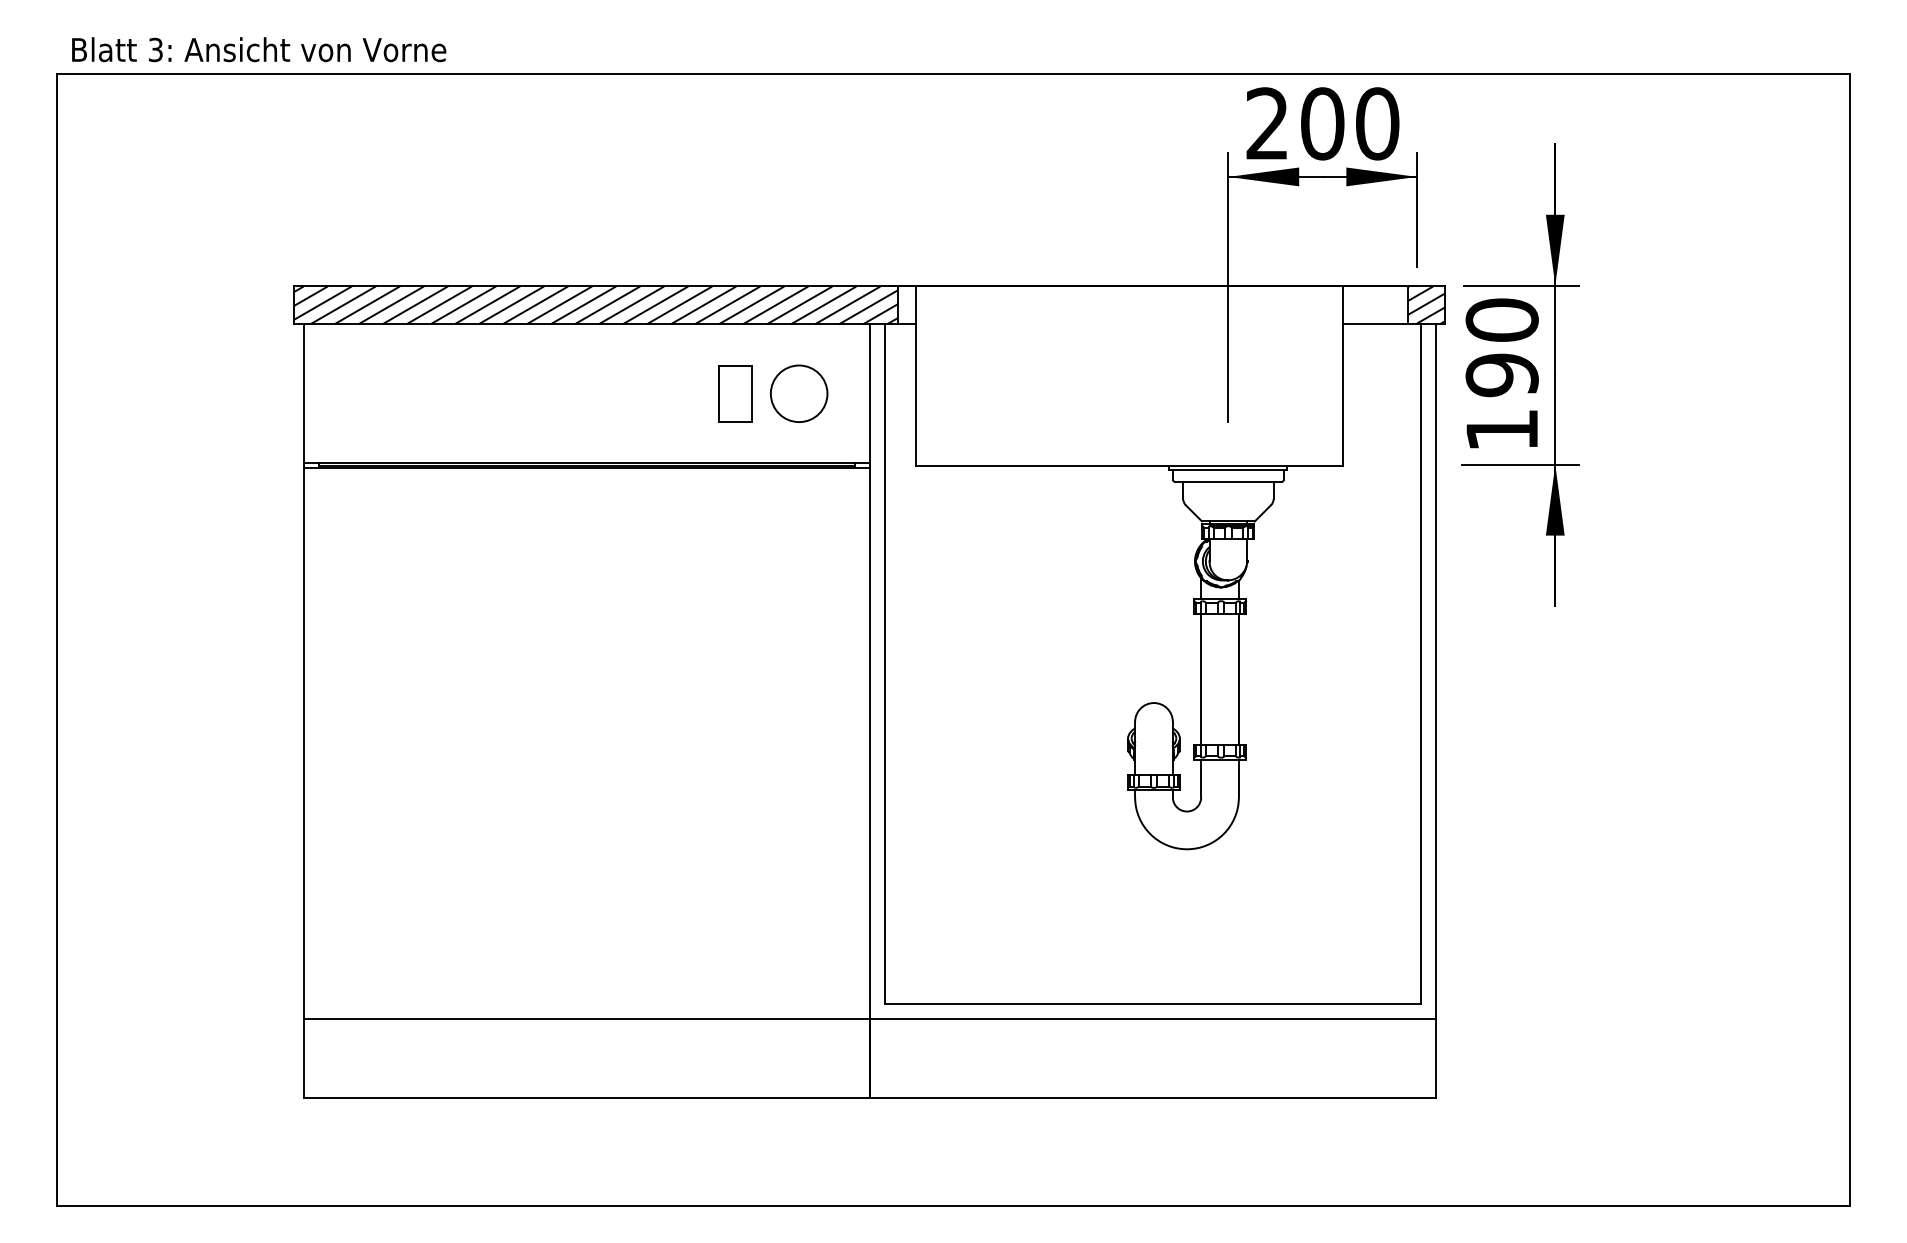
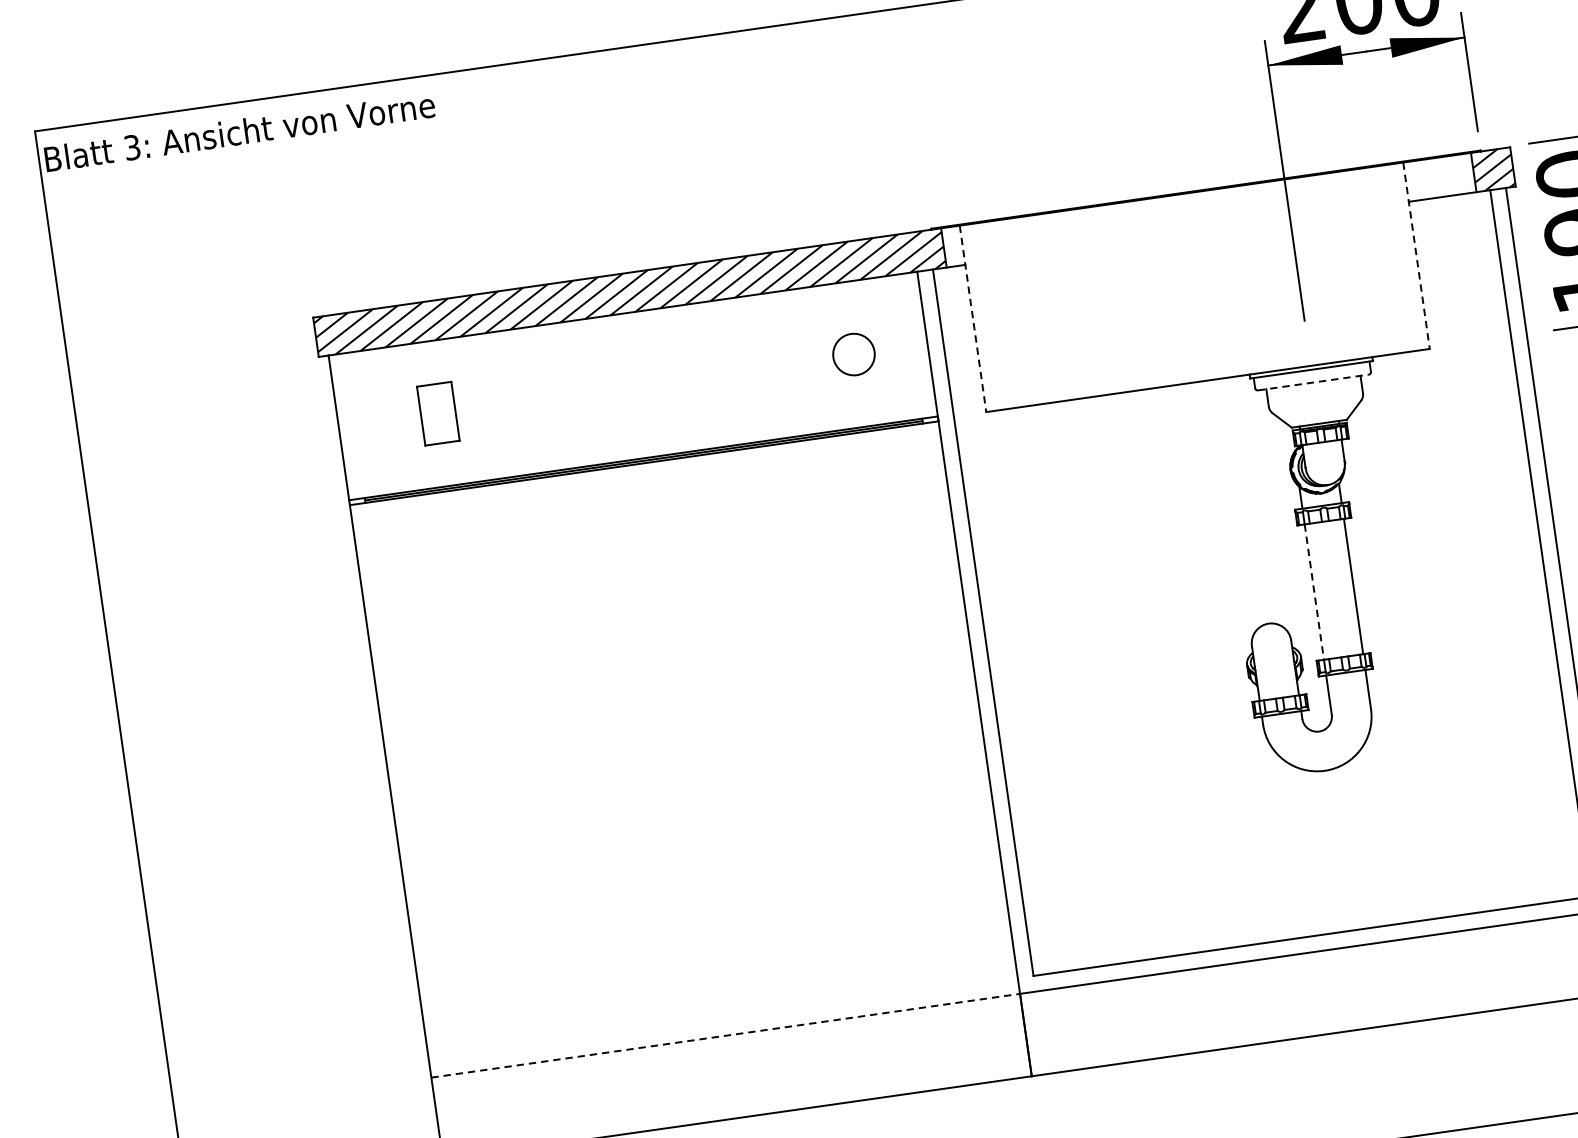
text: (259, 49) -> (240, 131), moved
line: (916, 376) -> (973, 319), solid -> dashed
line: (1342, 376) -> (1416, 256), solid -> dashed
part: (735, 393) -> (438, 413), moved
circle: (798, 393) -> (853, 354), size x0.7
line: (1228, 481) -> (1313, 382), solid -> dashed
line: (1201, 679) -> (1314, 592), solid -> dashed
line: (587, 1018) -> (726, 1035), solid -> dashed

